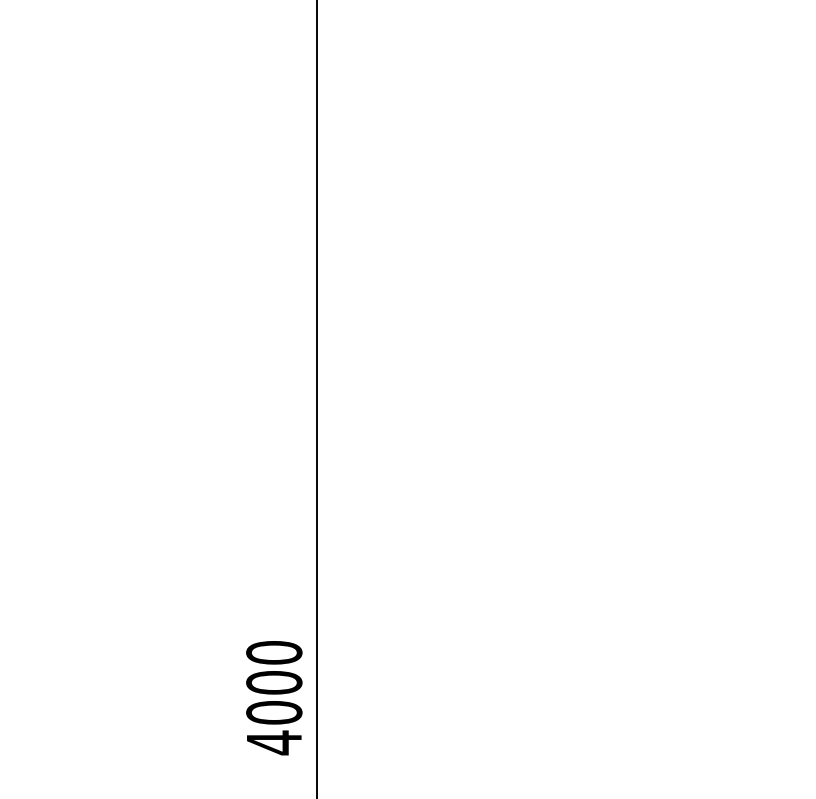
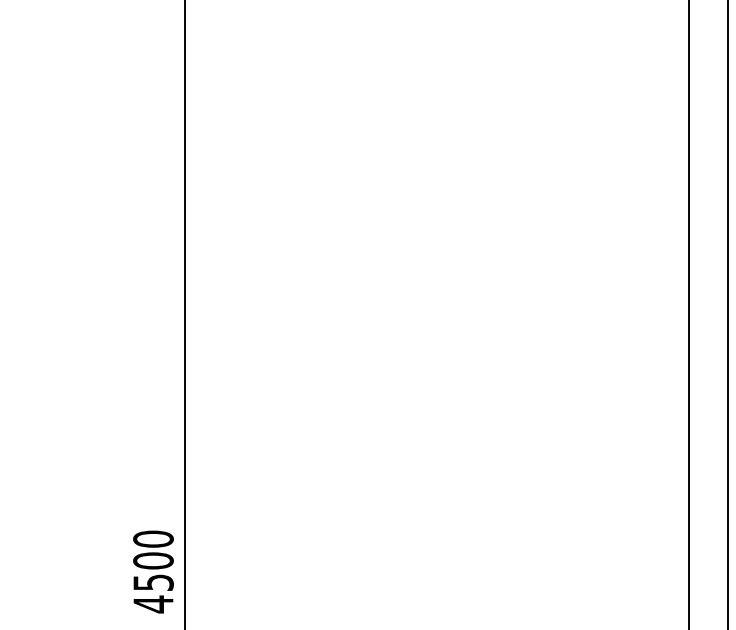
text: (274, 712) -> (153, 582), 4000 -> 4500

